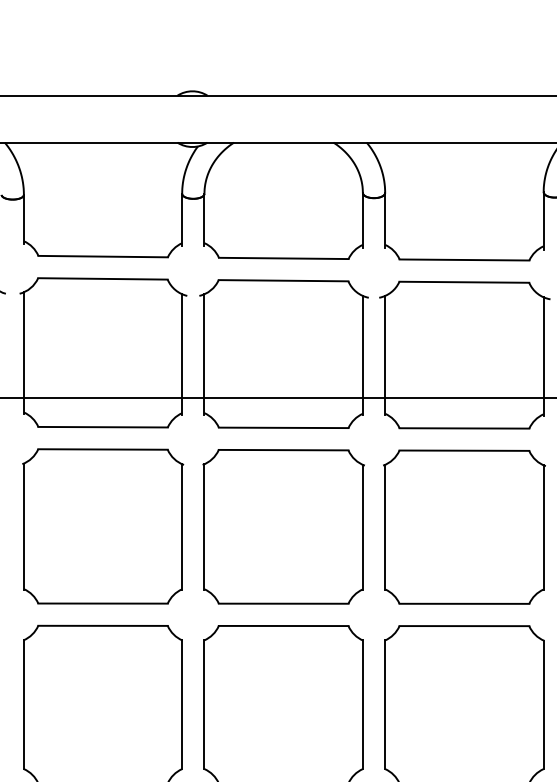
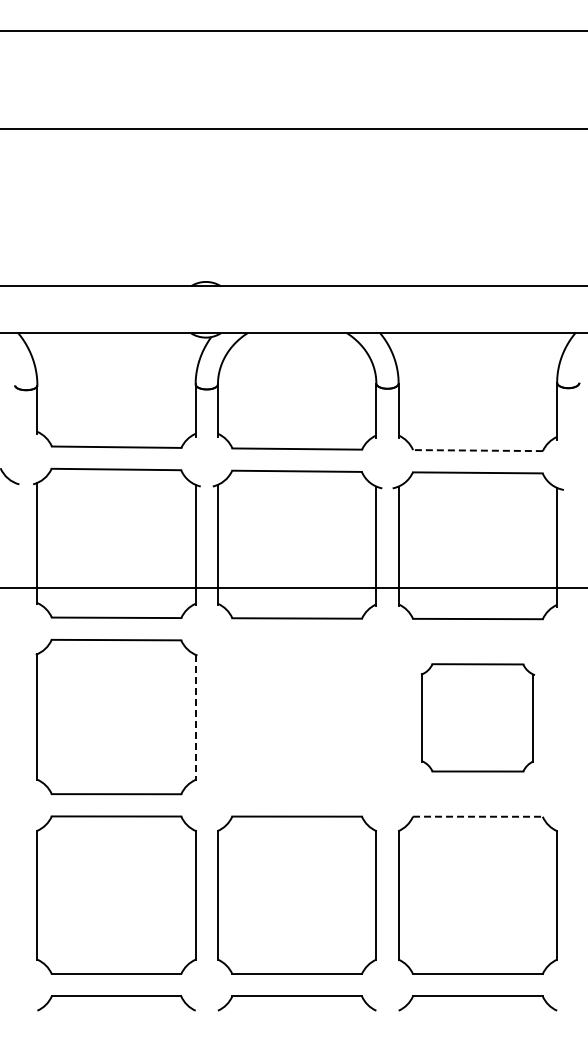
line: (464, 259) -> (477, 450), solid -> dashed
line: (182, 526) -> (195, 717), solid -> dashed
part: (284, 526) -> (297, 717), removed
part: (464, 526) -> (477, 717), size x0.7
line: (464, 625) -> (477, 816), solid -> dashed

